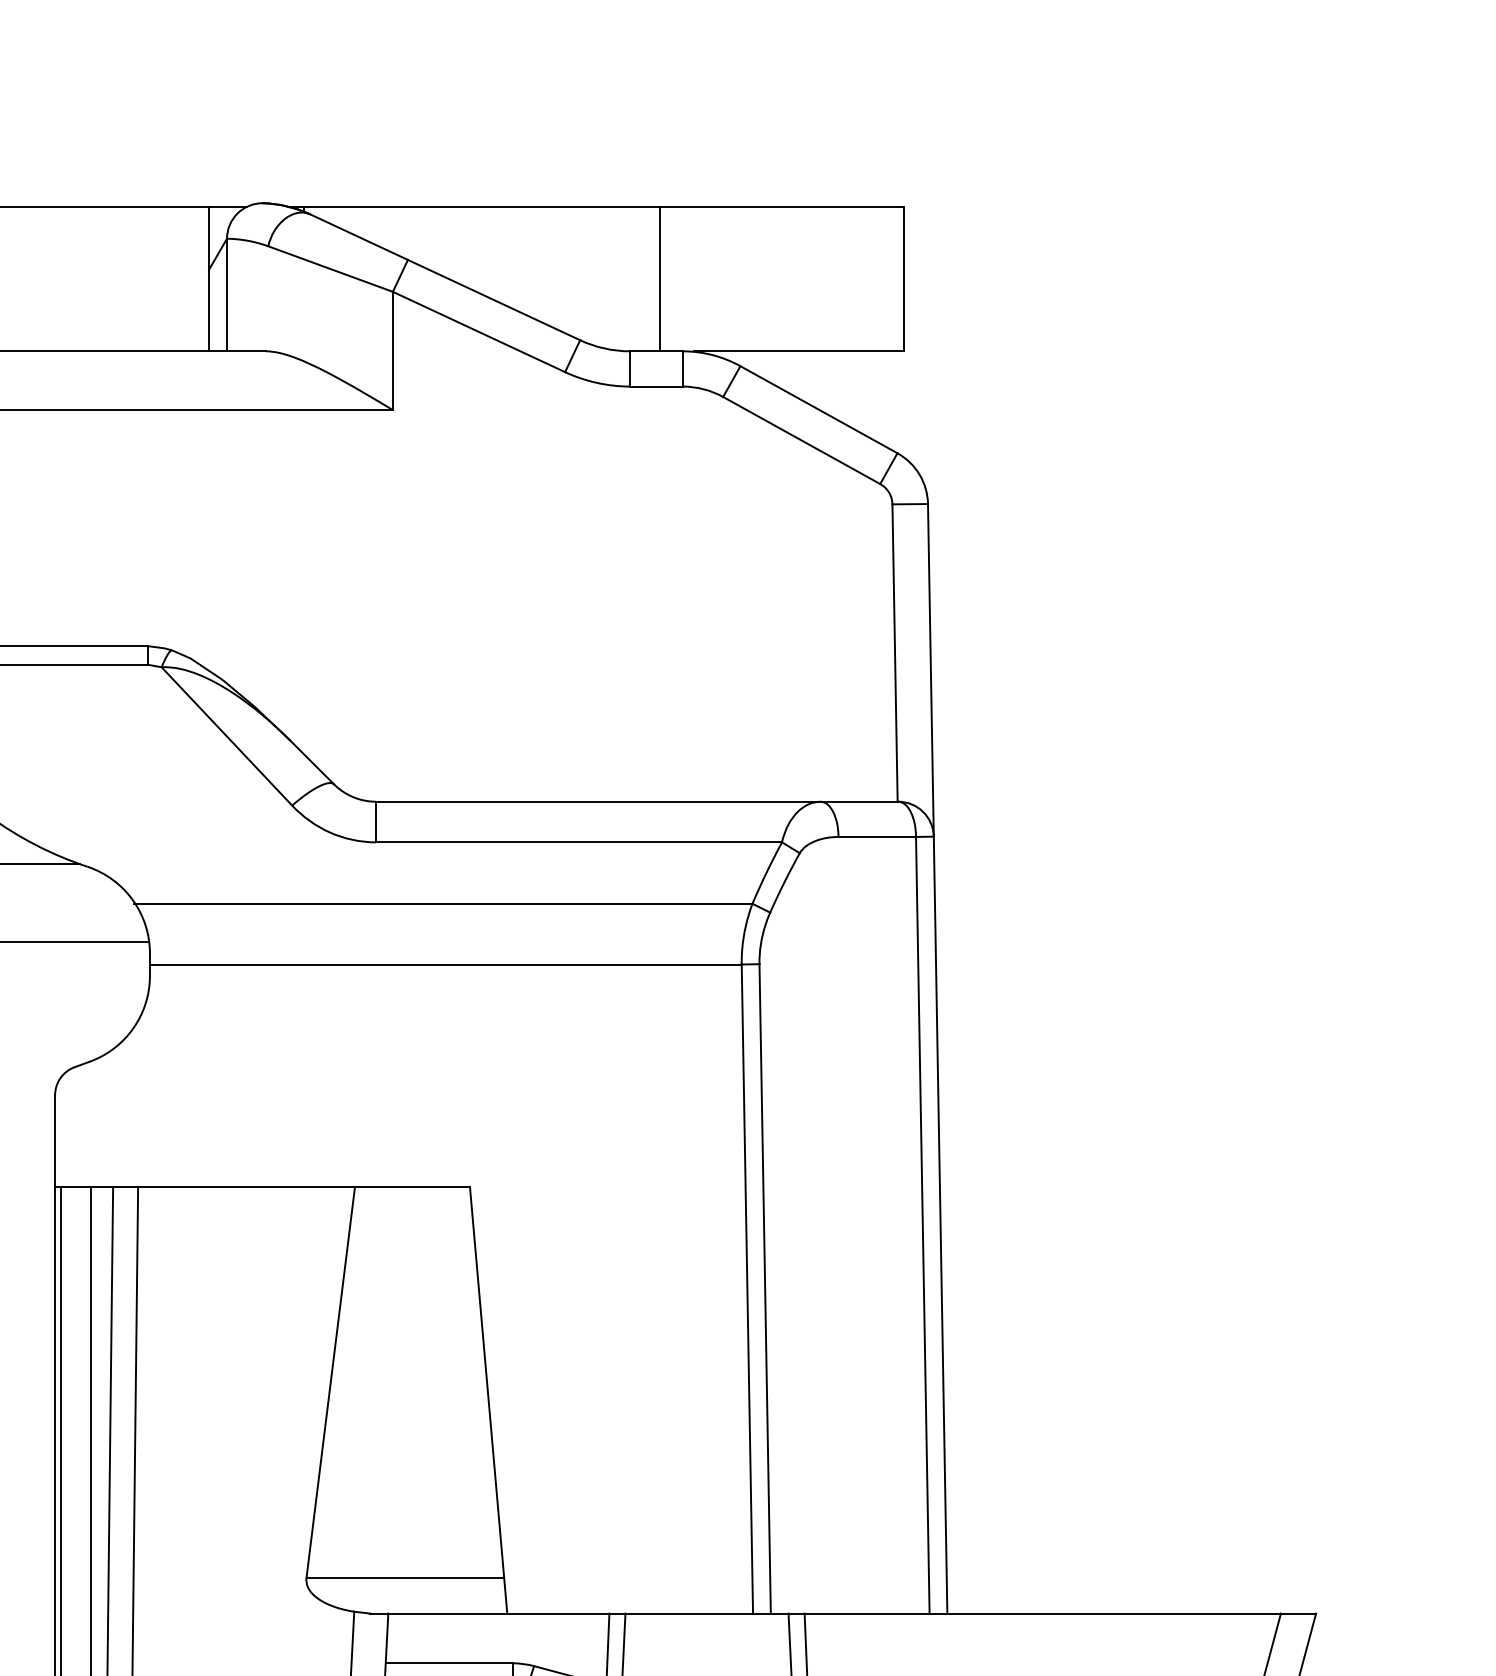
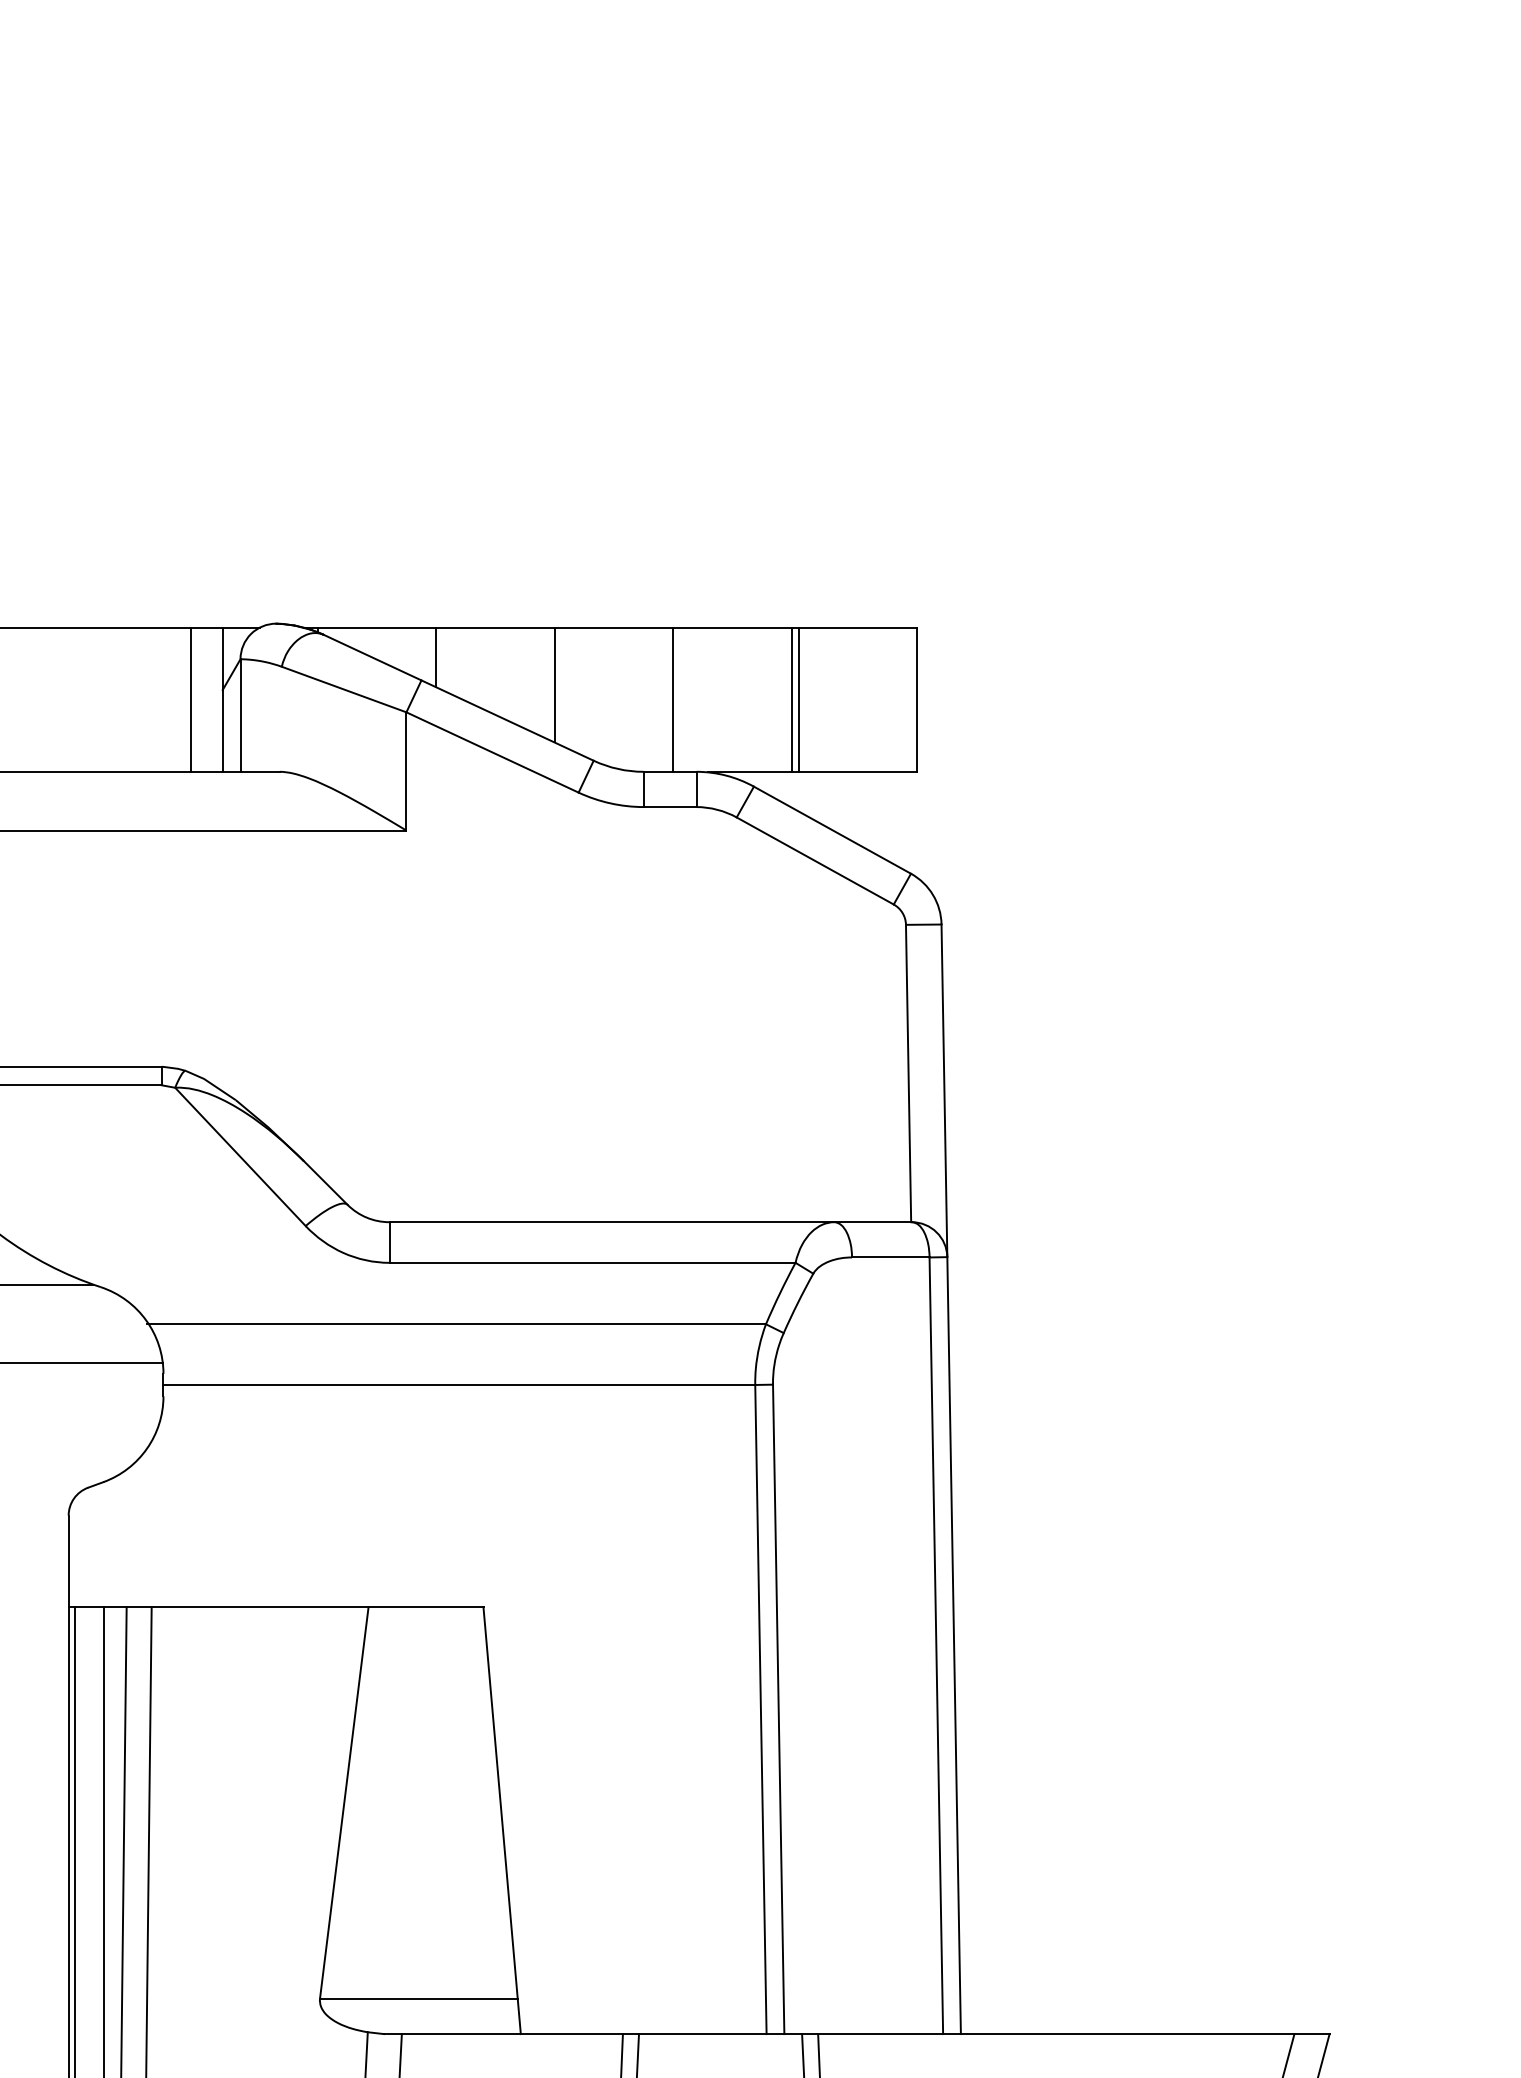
line: (422, 237) -> (436, 657), added
line: (540, 264) -> (554, 684), added
line: (176, 279) -> (190, 699), added
line: (777, 279) -> (791, 699), added
line: (784, 279) -> (798, 699), added

